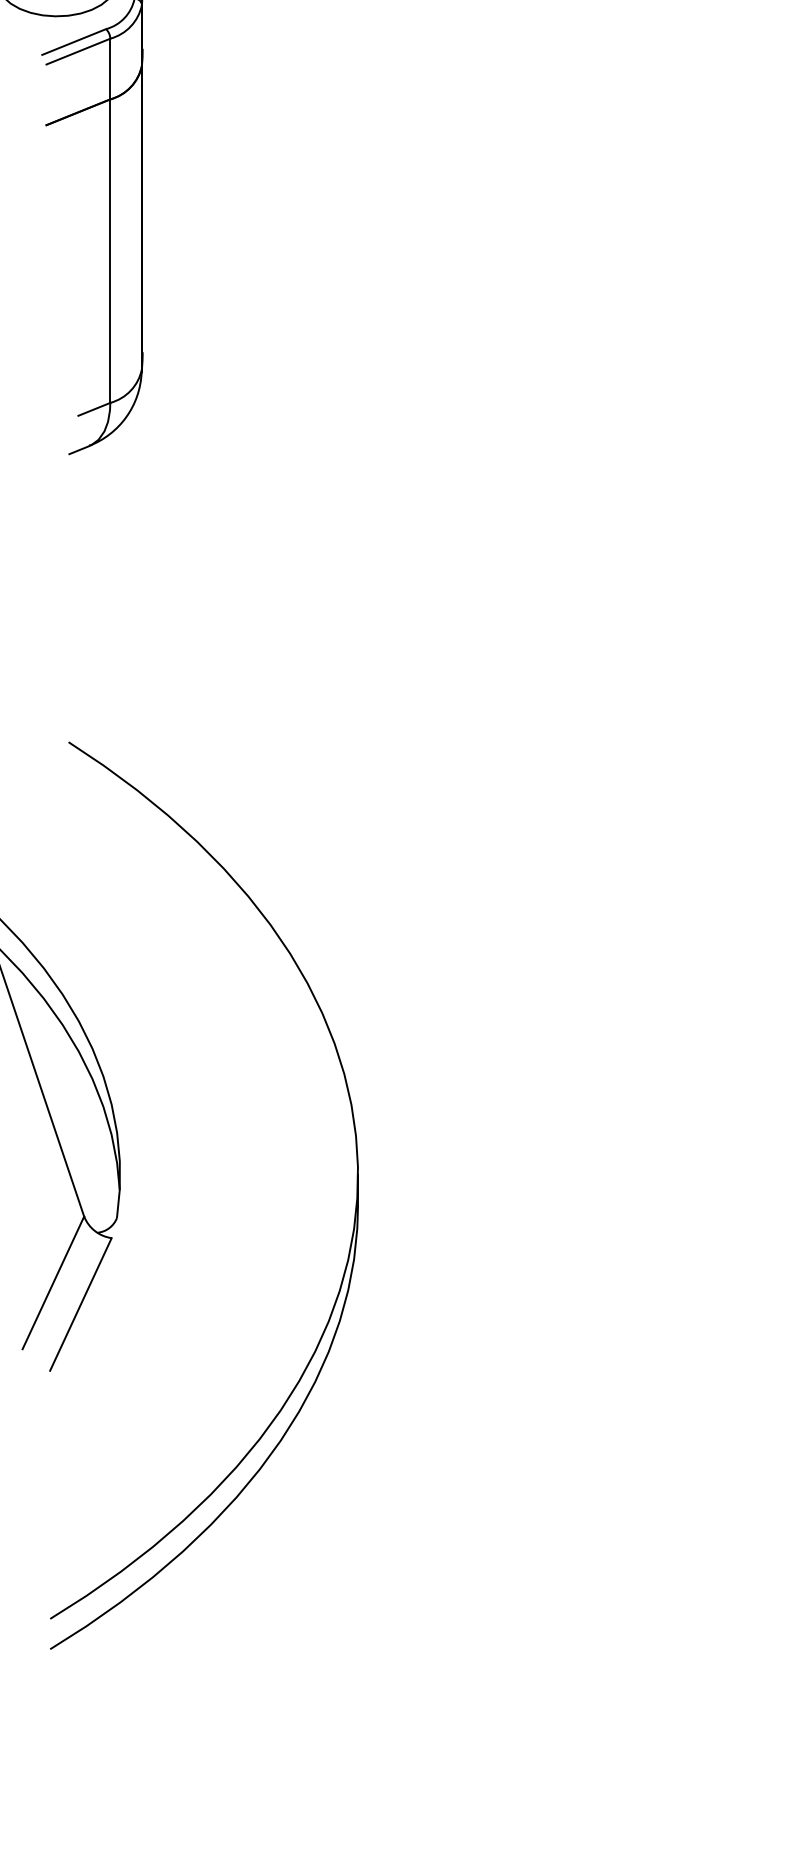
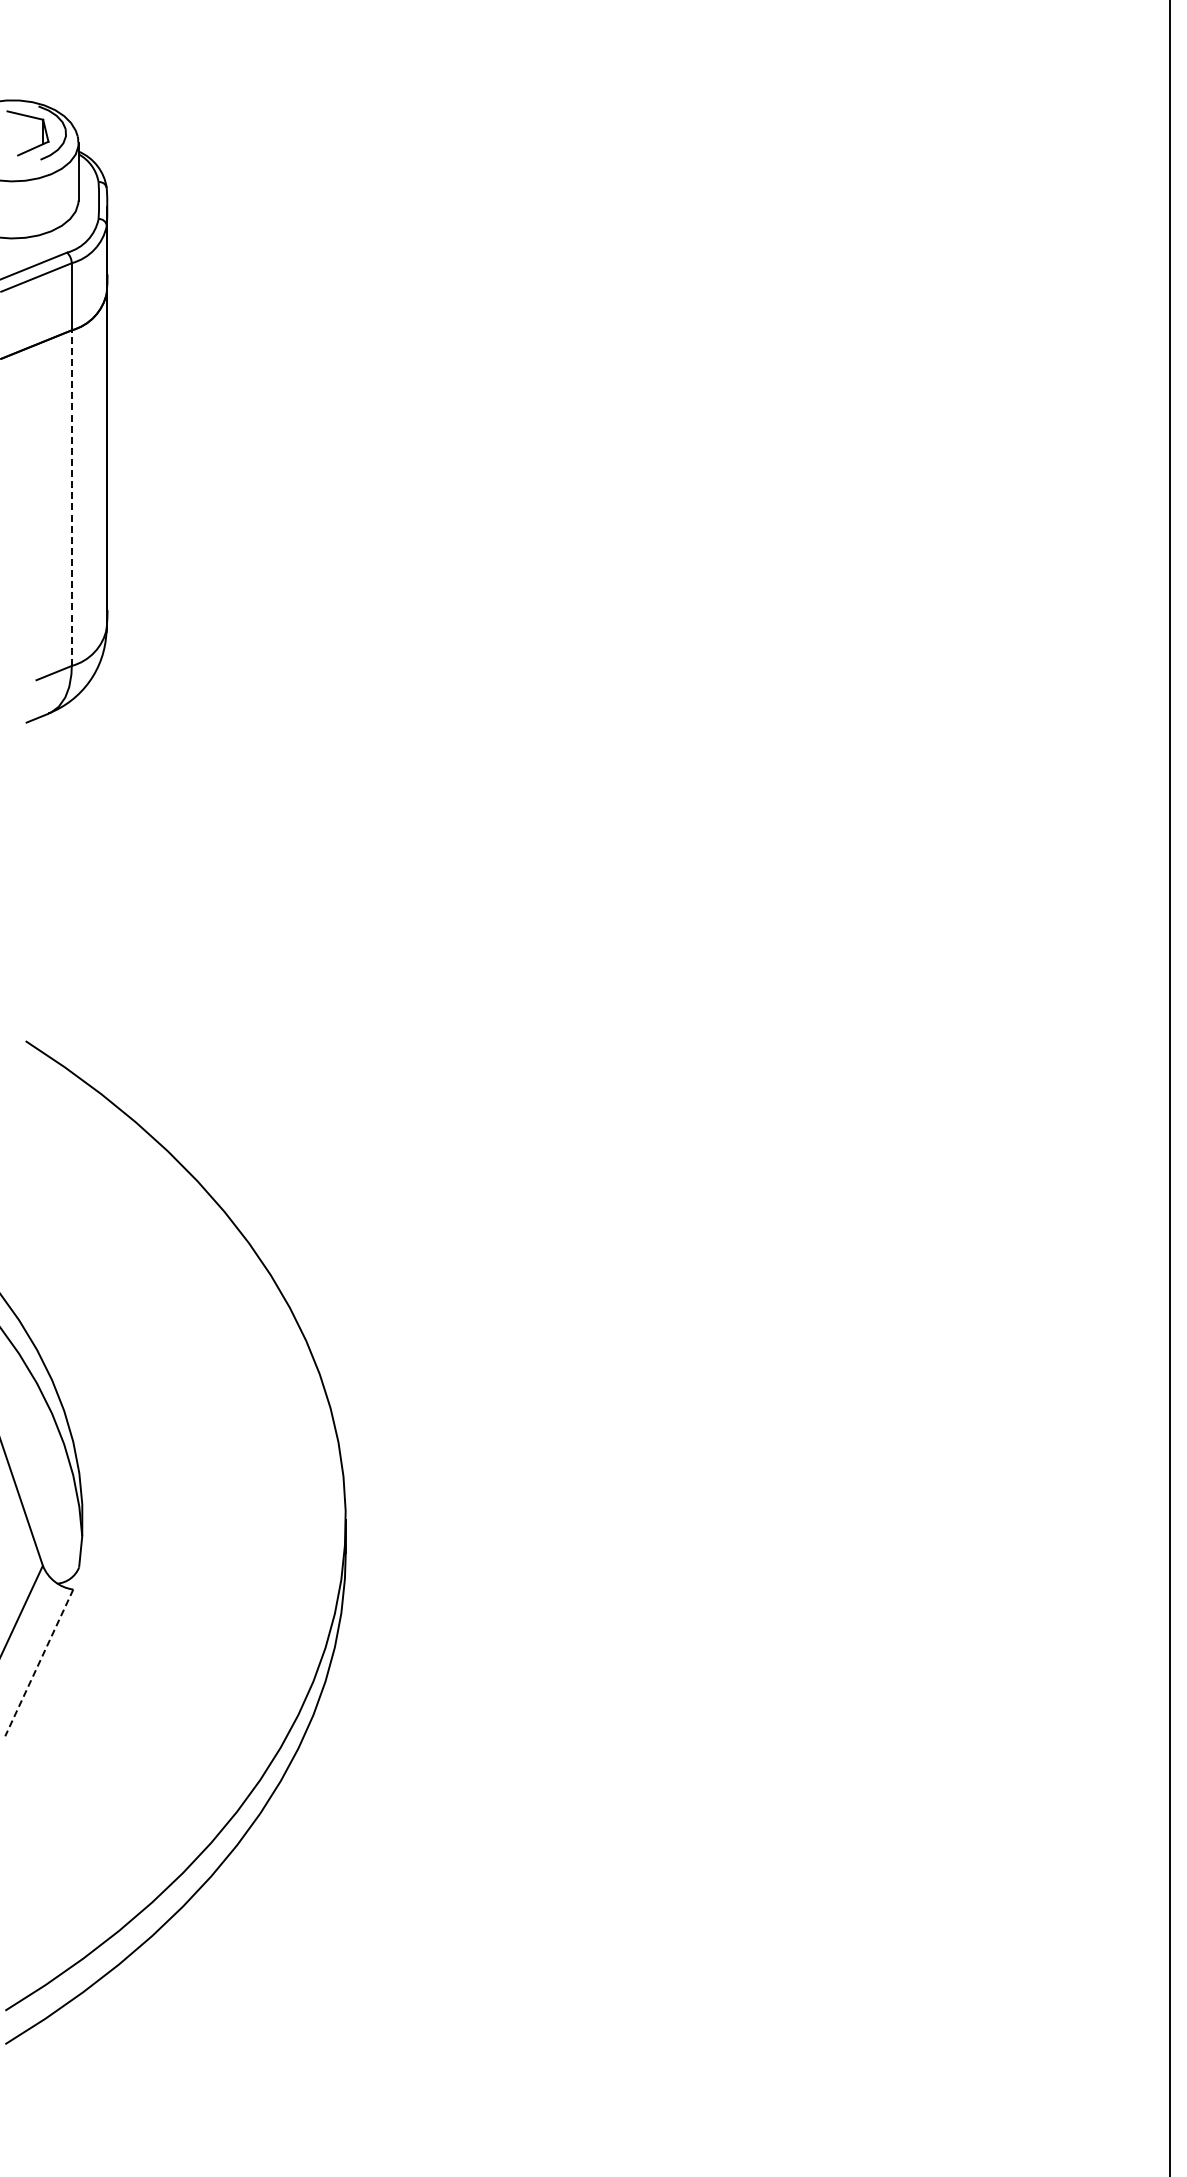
line: (110, 251) -> (71, 498), solid -> dashed
line: (81, 1304) -> (39, 1662), solid -> dashed

